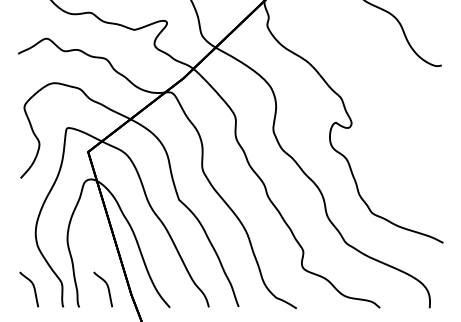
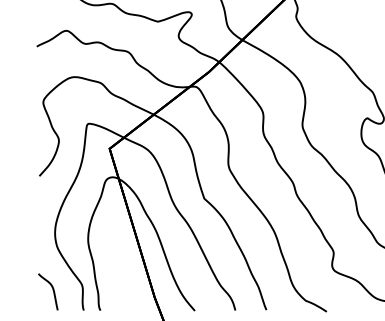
curve: (107, 289) -> (129, 291), removed

